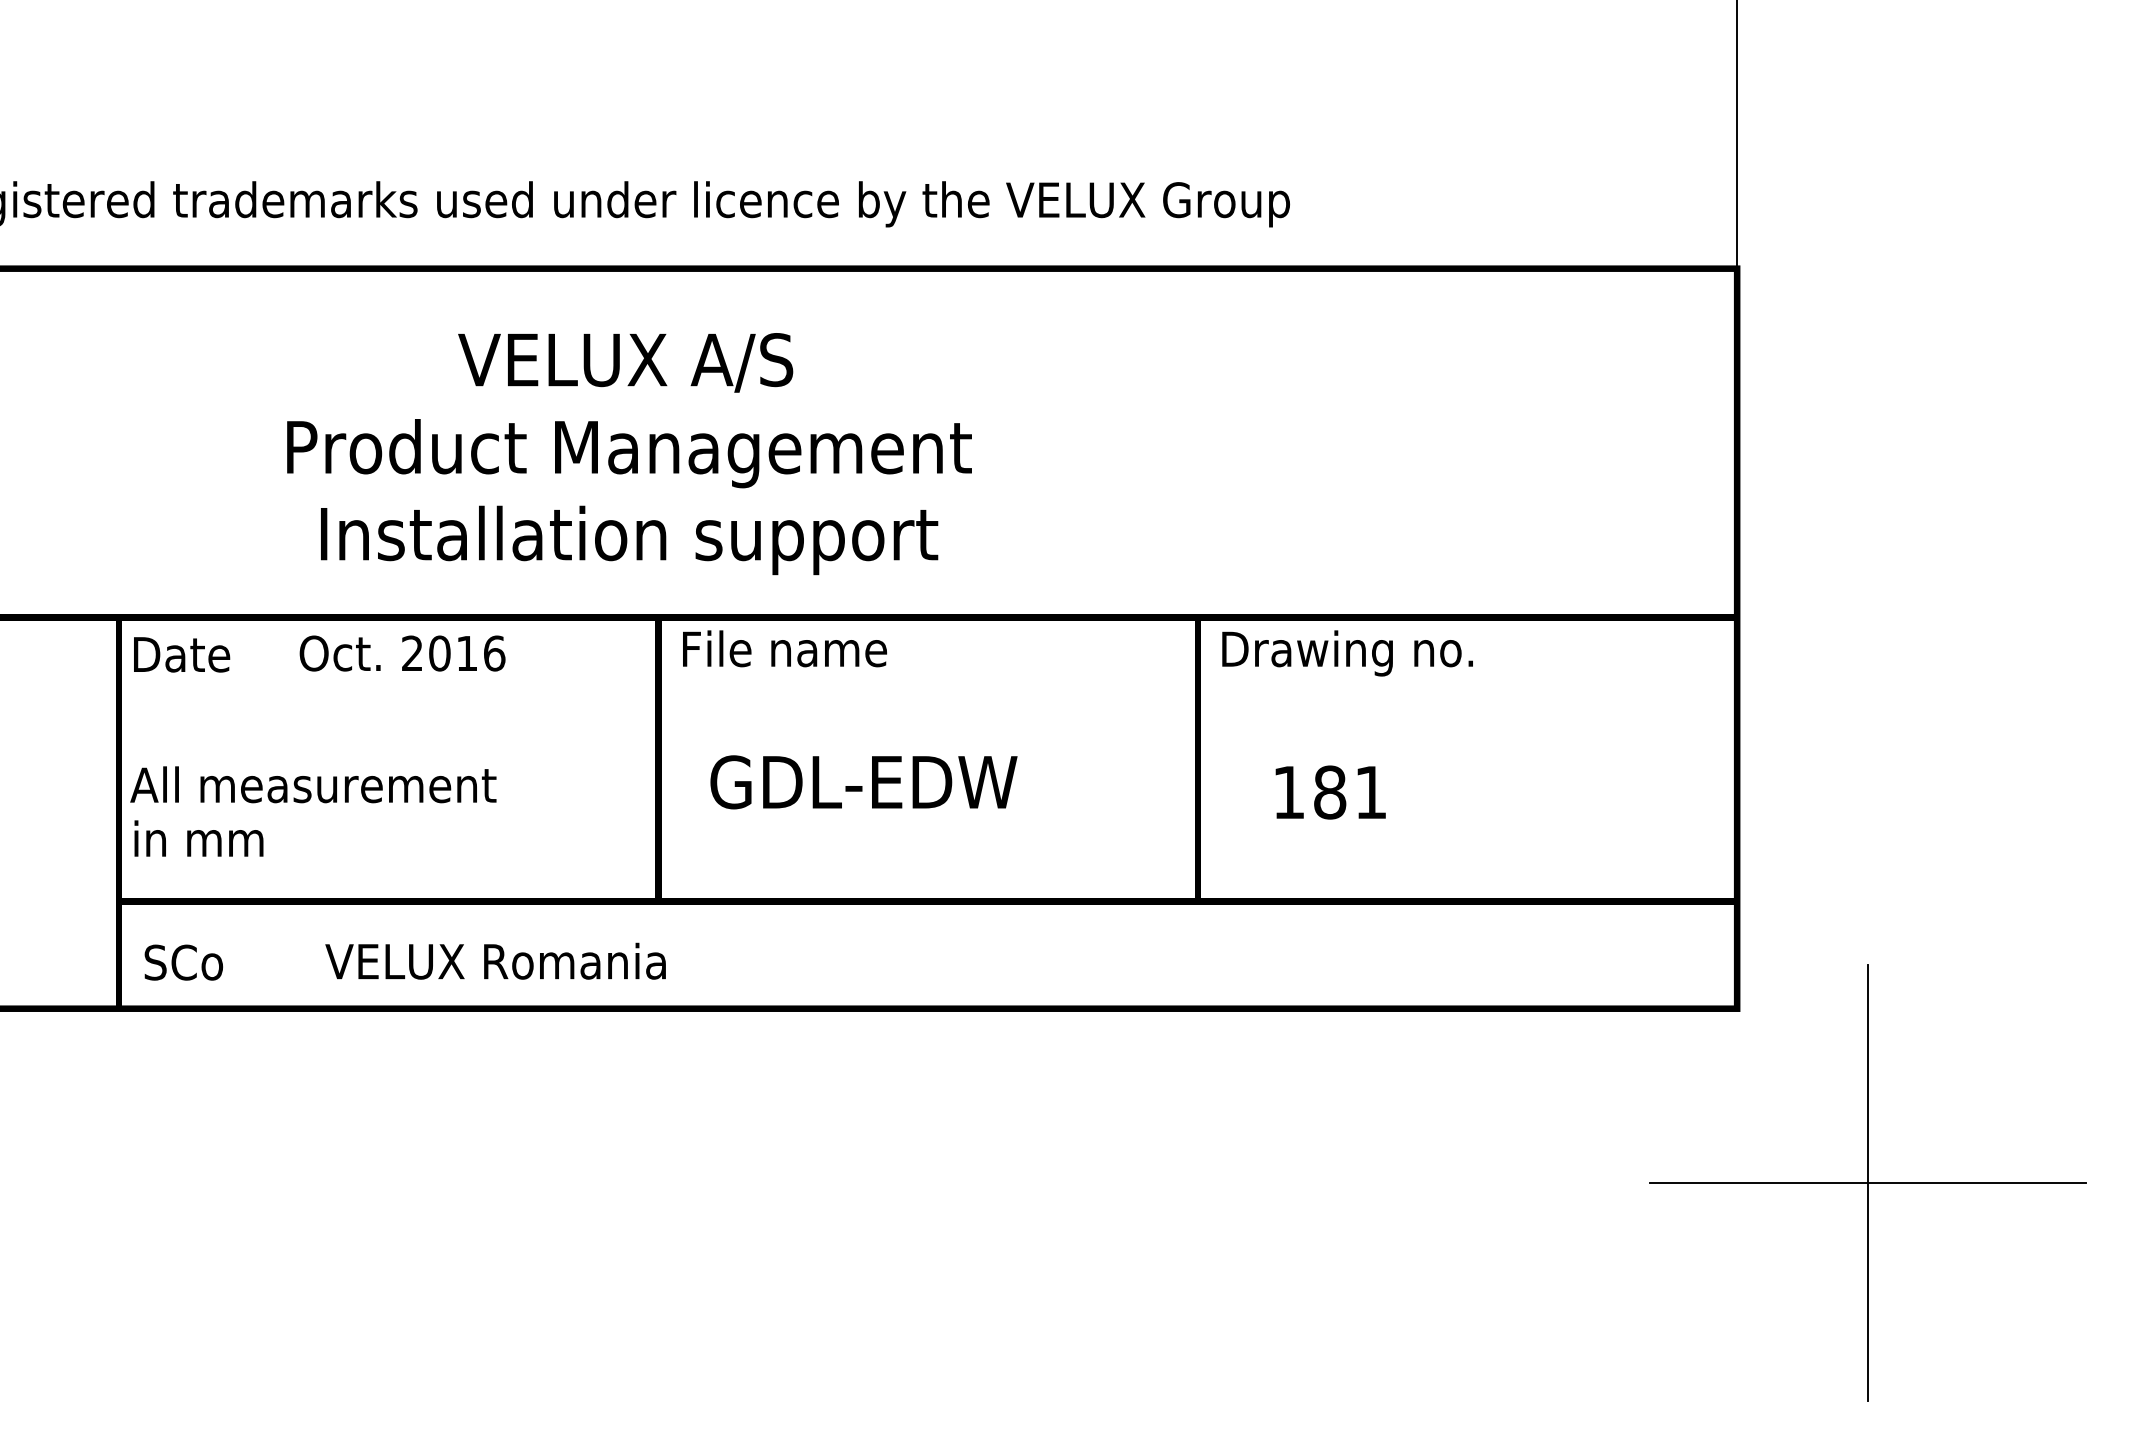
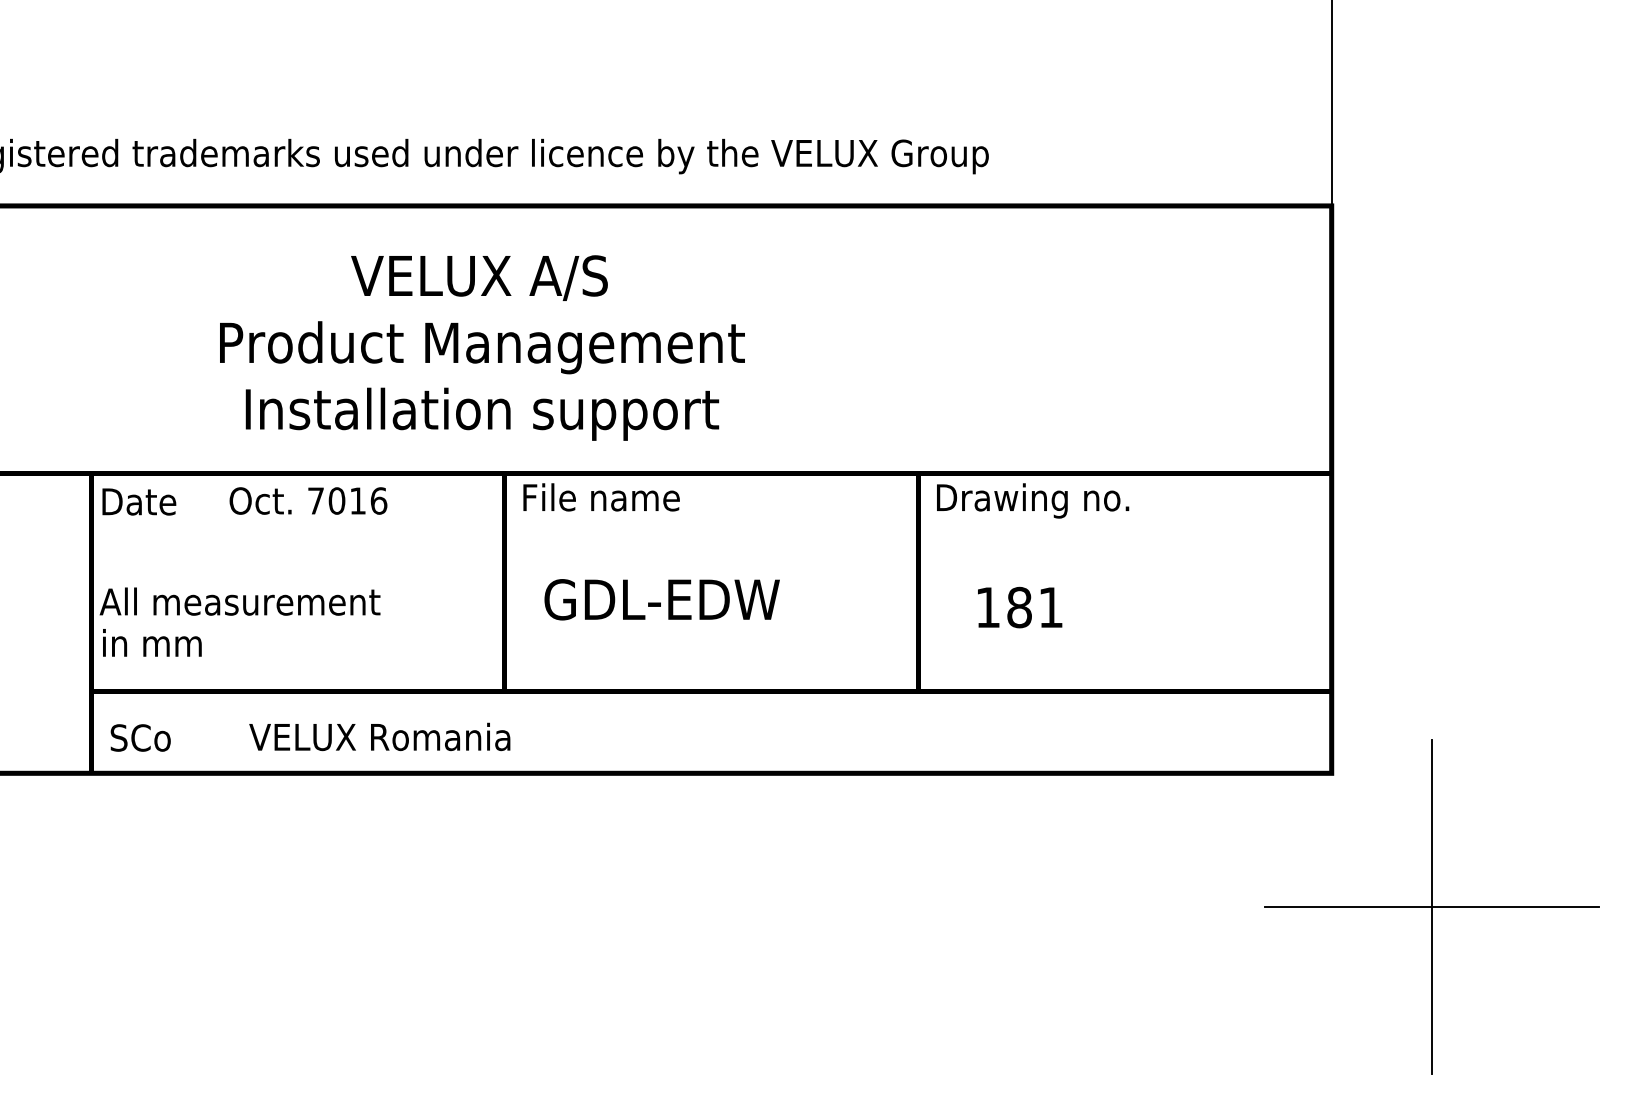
text: (412, 652) -> (316, 500), 2016 -> 7016

